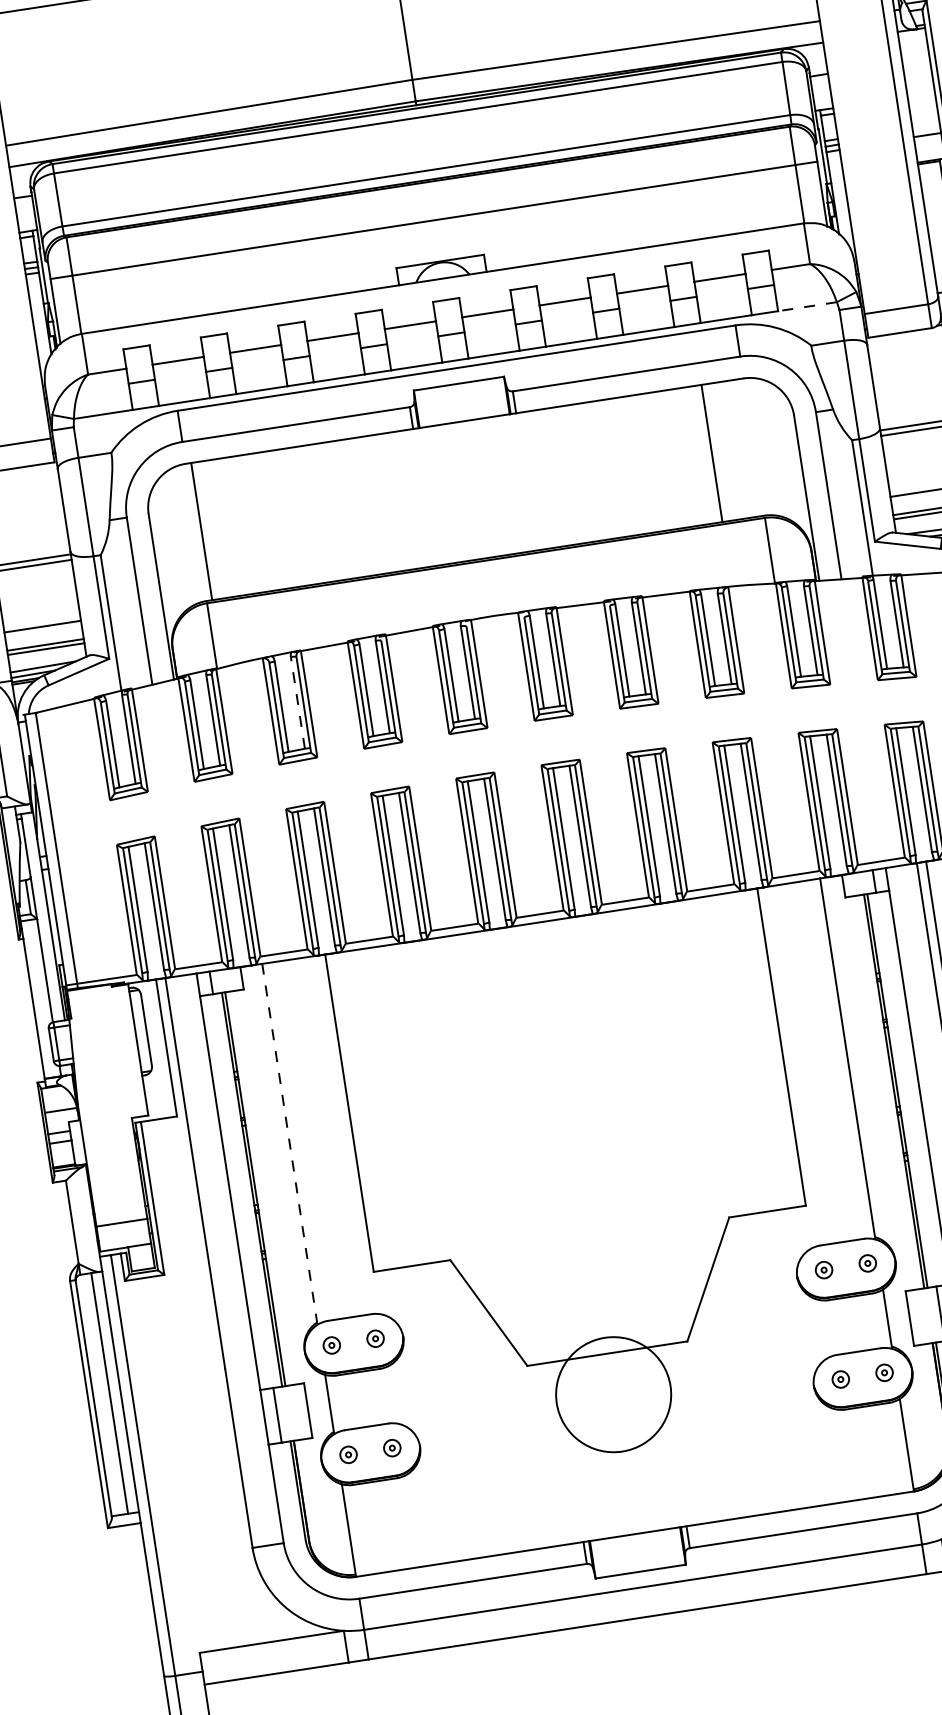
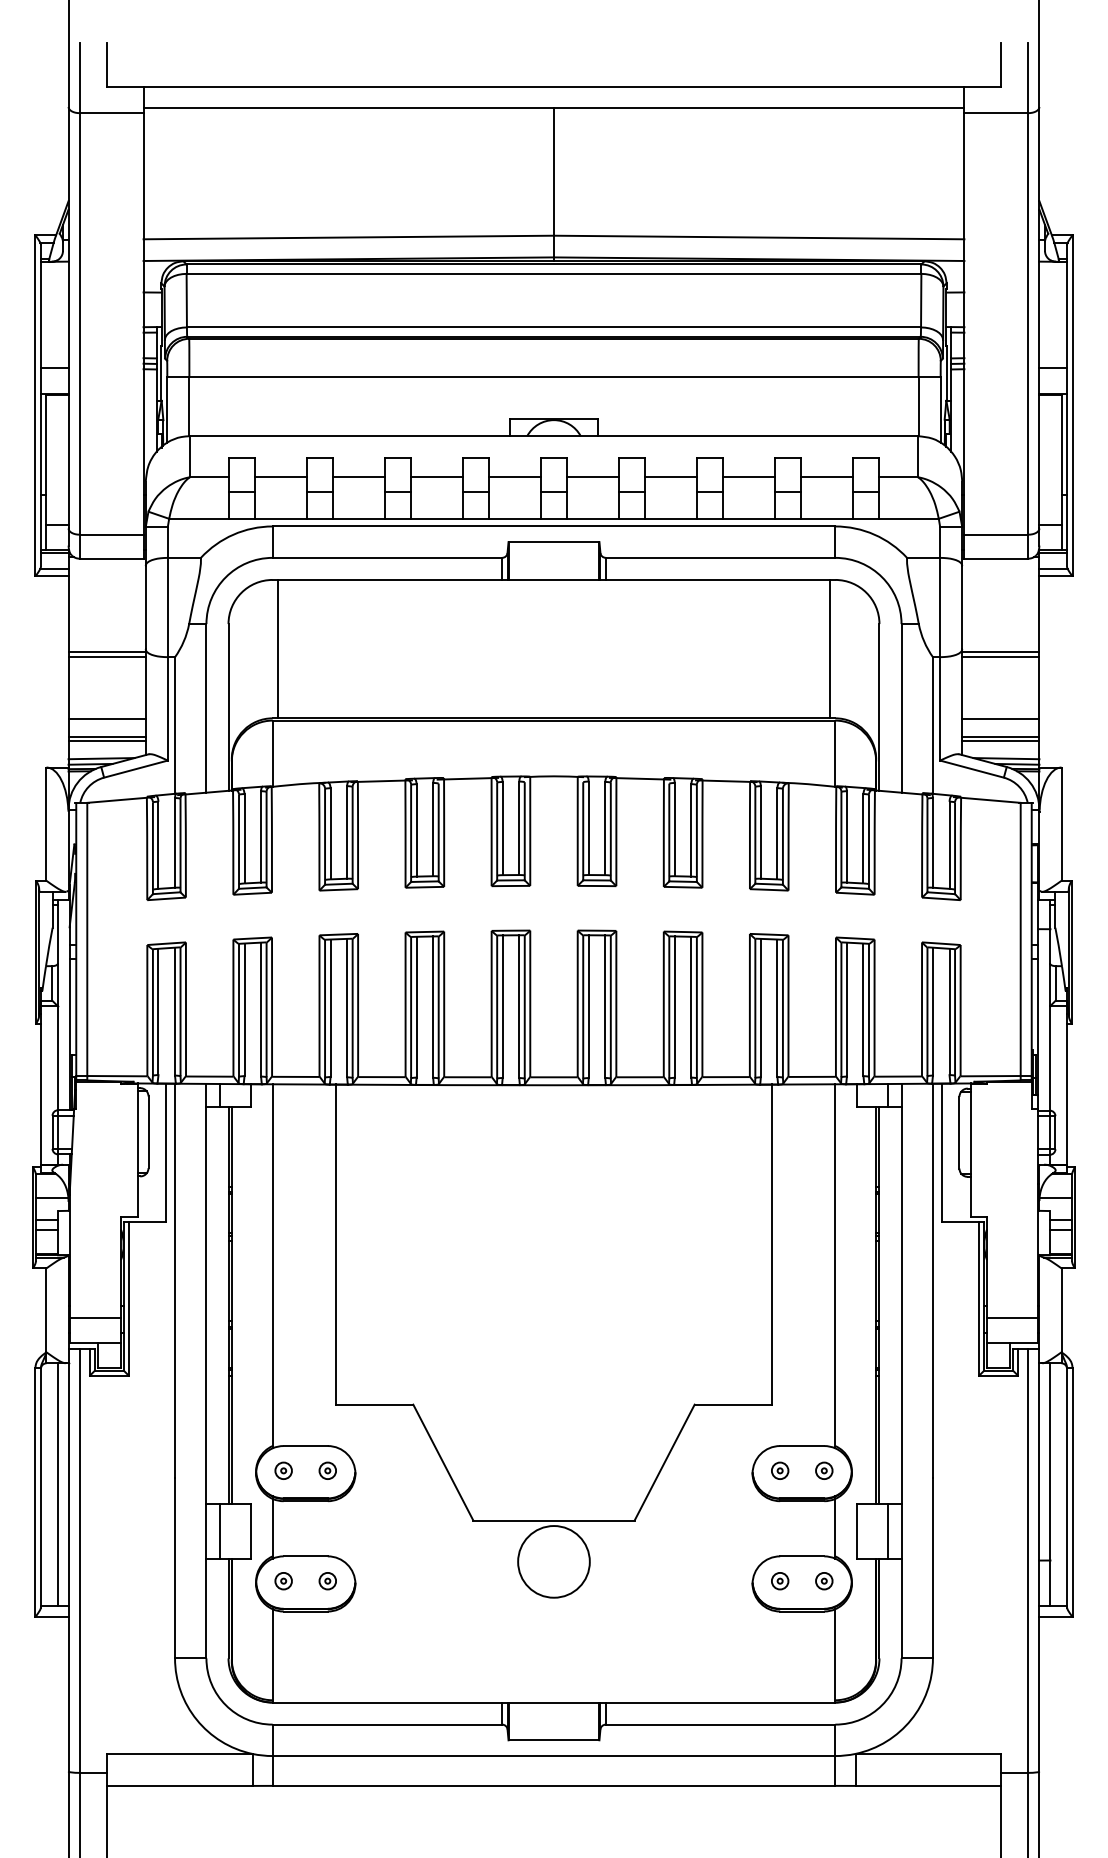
line: (807, 306) -> (909, 518), dashed -> solid
line: (711, 452) -> (829, 648), moved
line: (298, 702) -> (347, 832), dashed -> solid
line: (289, 1144) -> (272, 1266), dashed -> solid
circle: (613, 1394) -> (553, 1561), size x0.62

